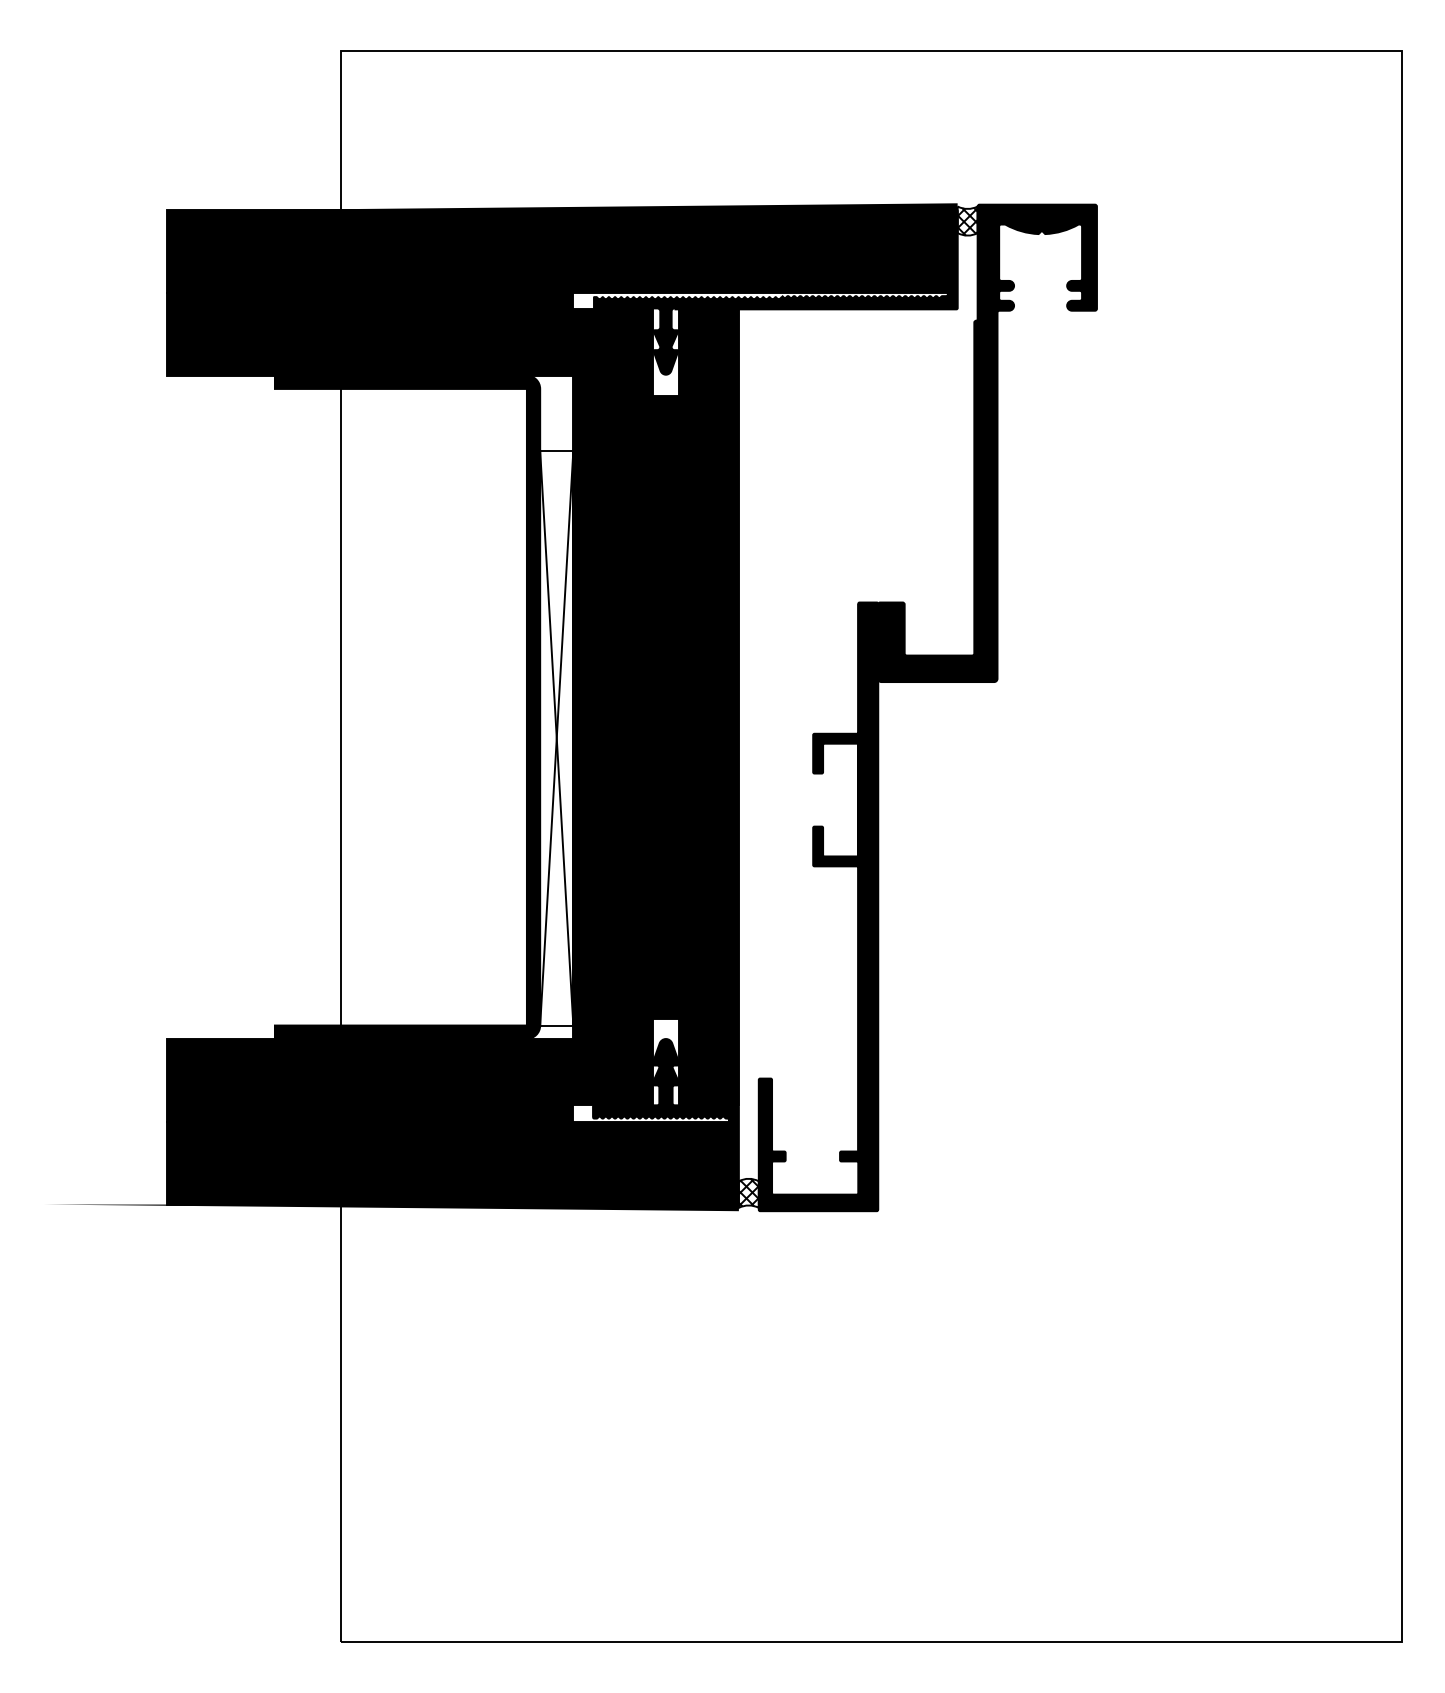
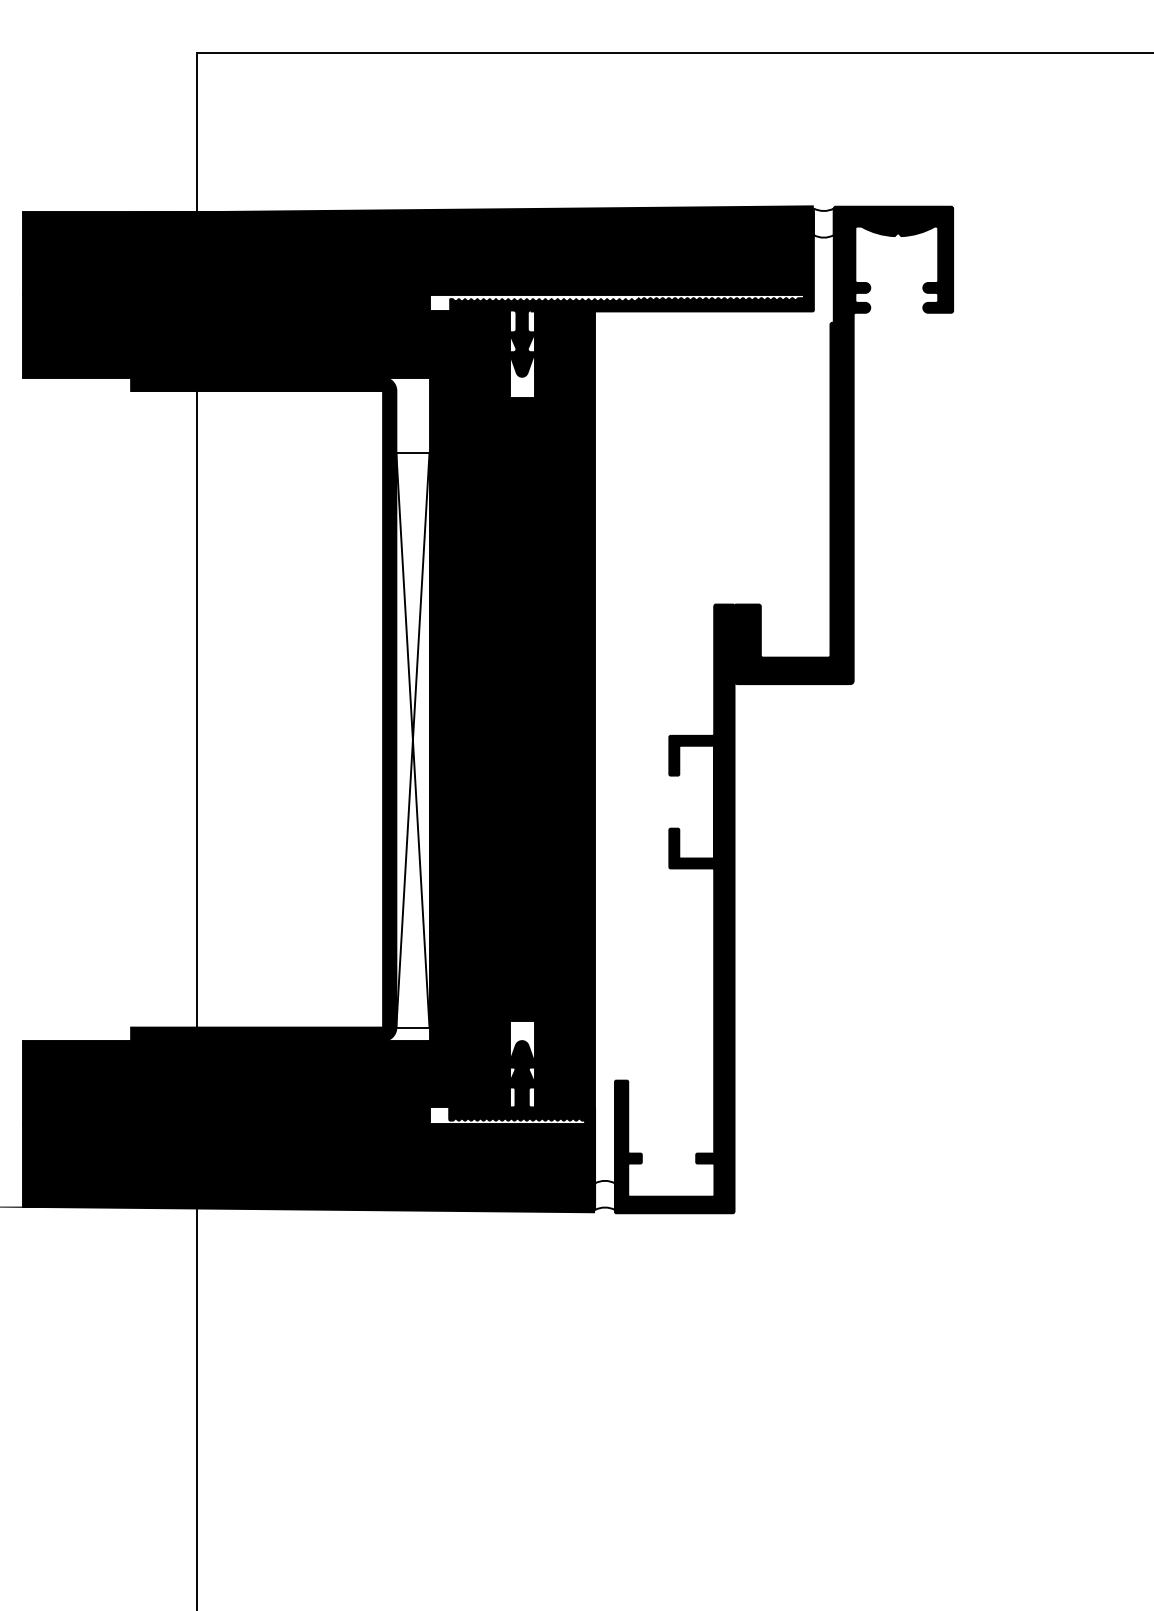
hatch: (967, 221) -> (823, 223), removed
hatch: (748, 1192) -> (604, 1194), removed

